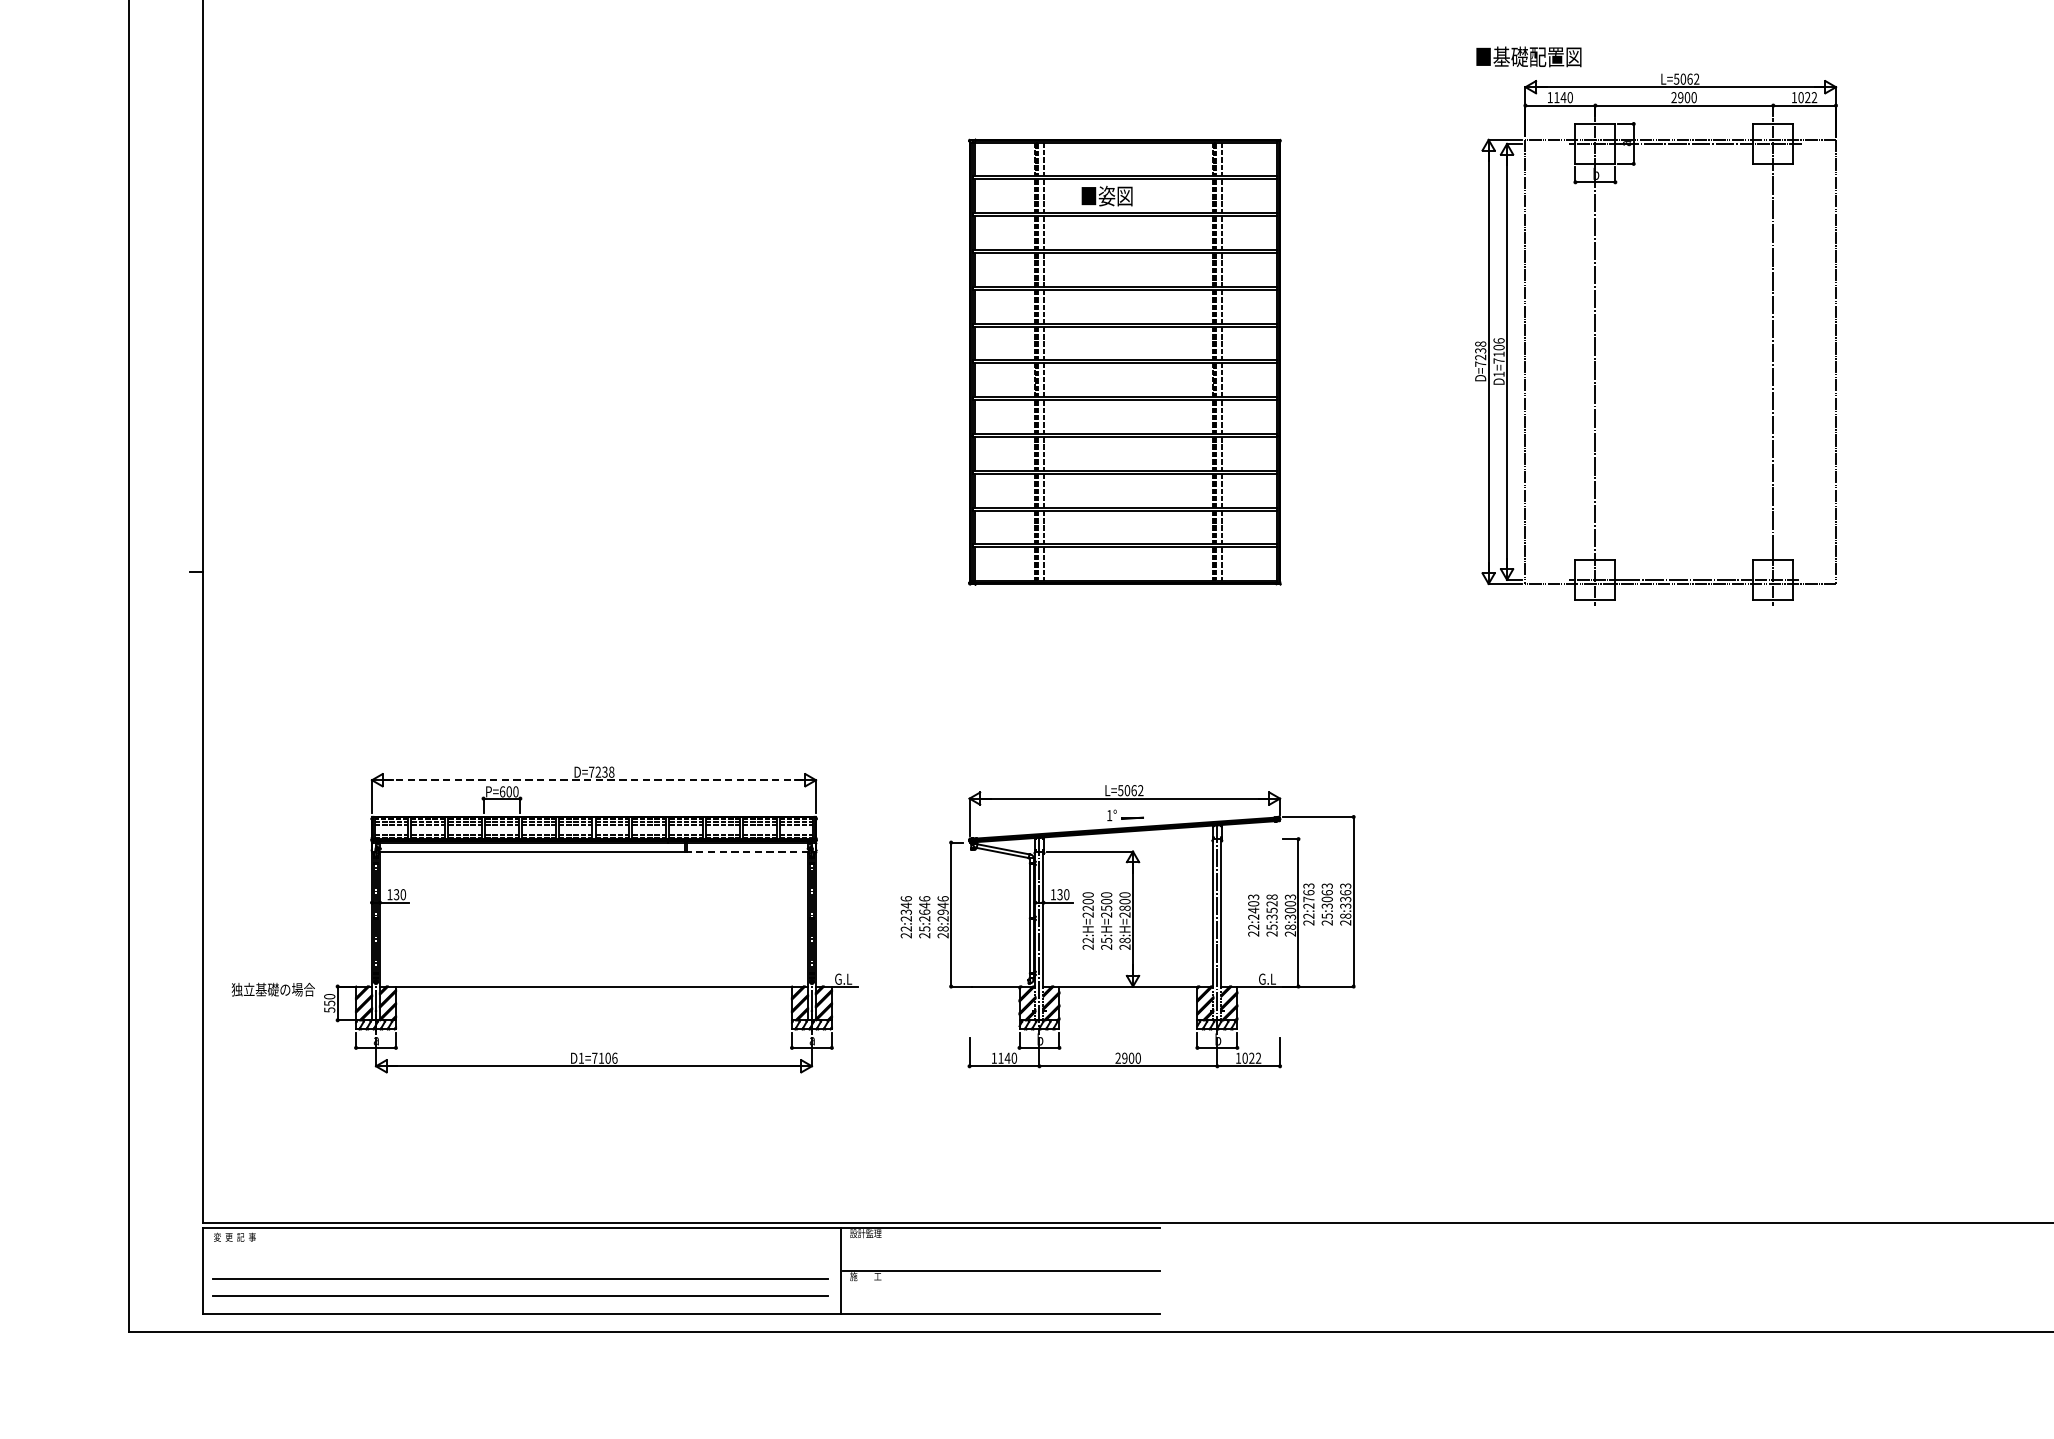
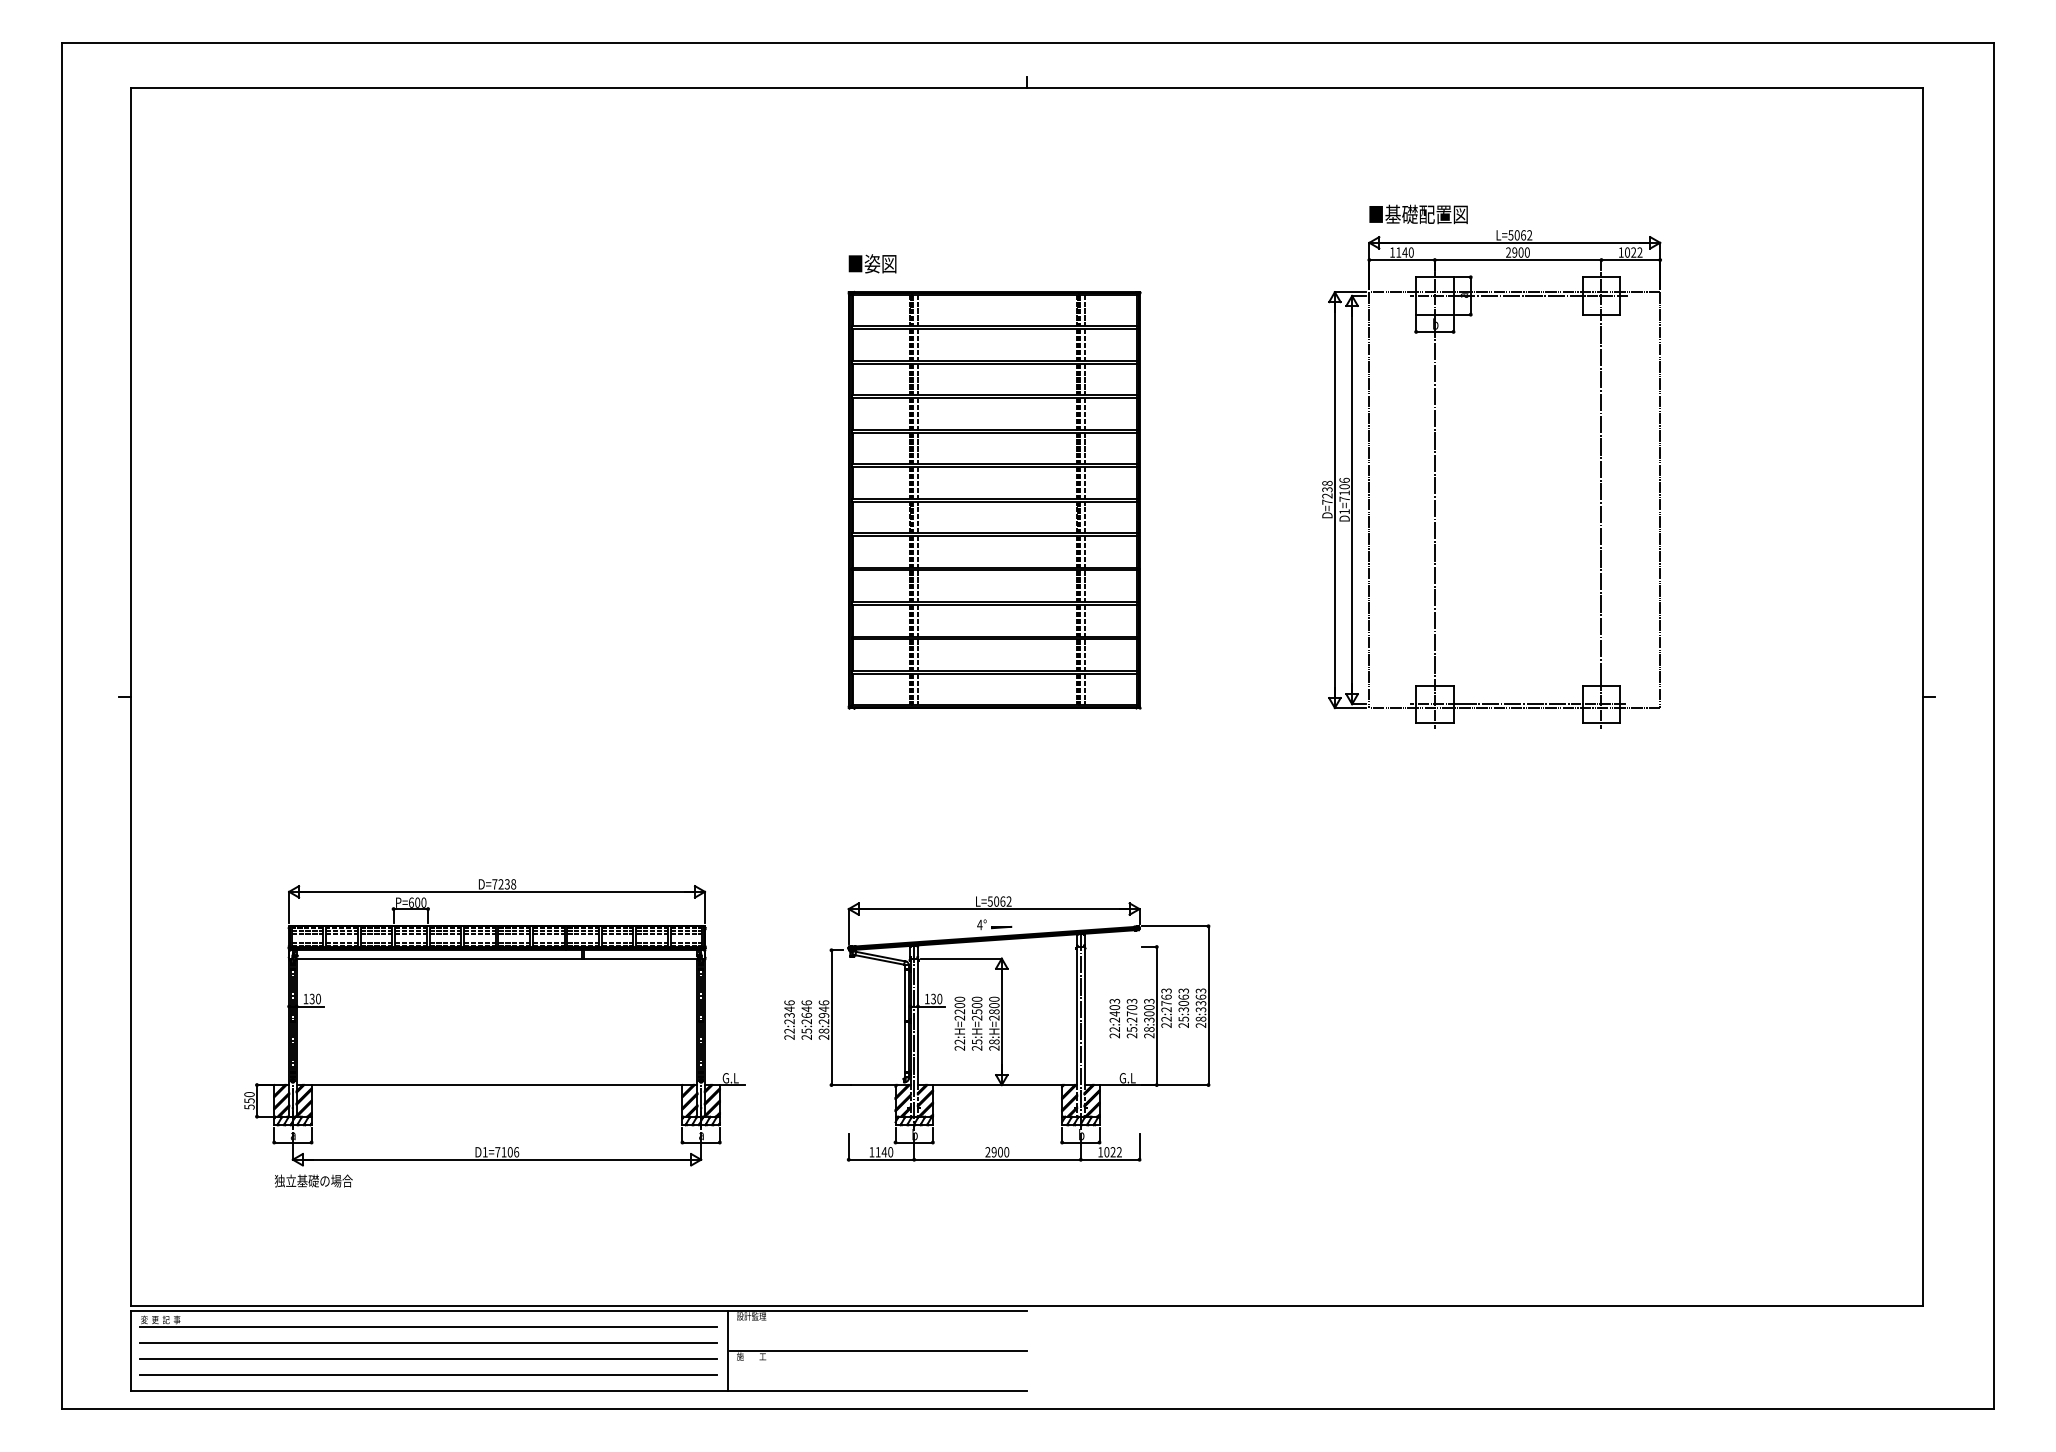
text: (1528, 56) -> (1418, 214), moved
text: (1107, 195) -> (872, 263), moved
line: (594, 779) -> (497, 891), dashed -> solid
text: (1109, 815) -> (979, 924), 1° -> 4°
line: (747, 851) -> (640, 958), dashed -> solid
text: (1272, 906) -> (1132, 1010), 25:3528 -> 25:2703
text: (273, 989) -> (313, 1180), moved
line: (520, 1244) -> (428, 1326), added
line: (520, 1262) -> (428, 1343), added

